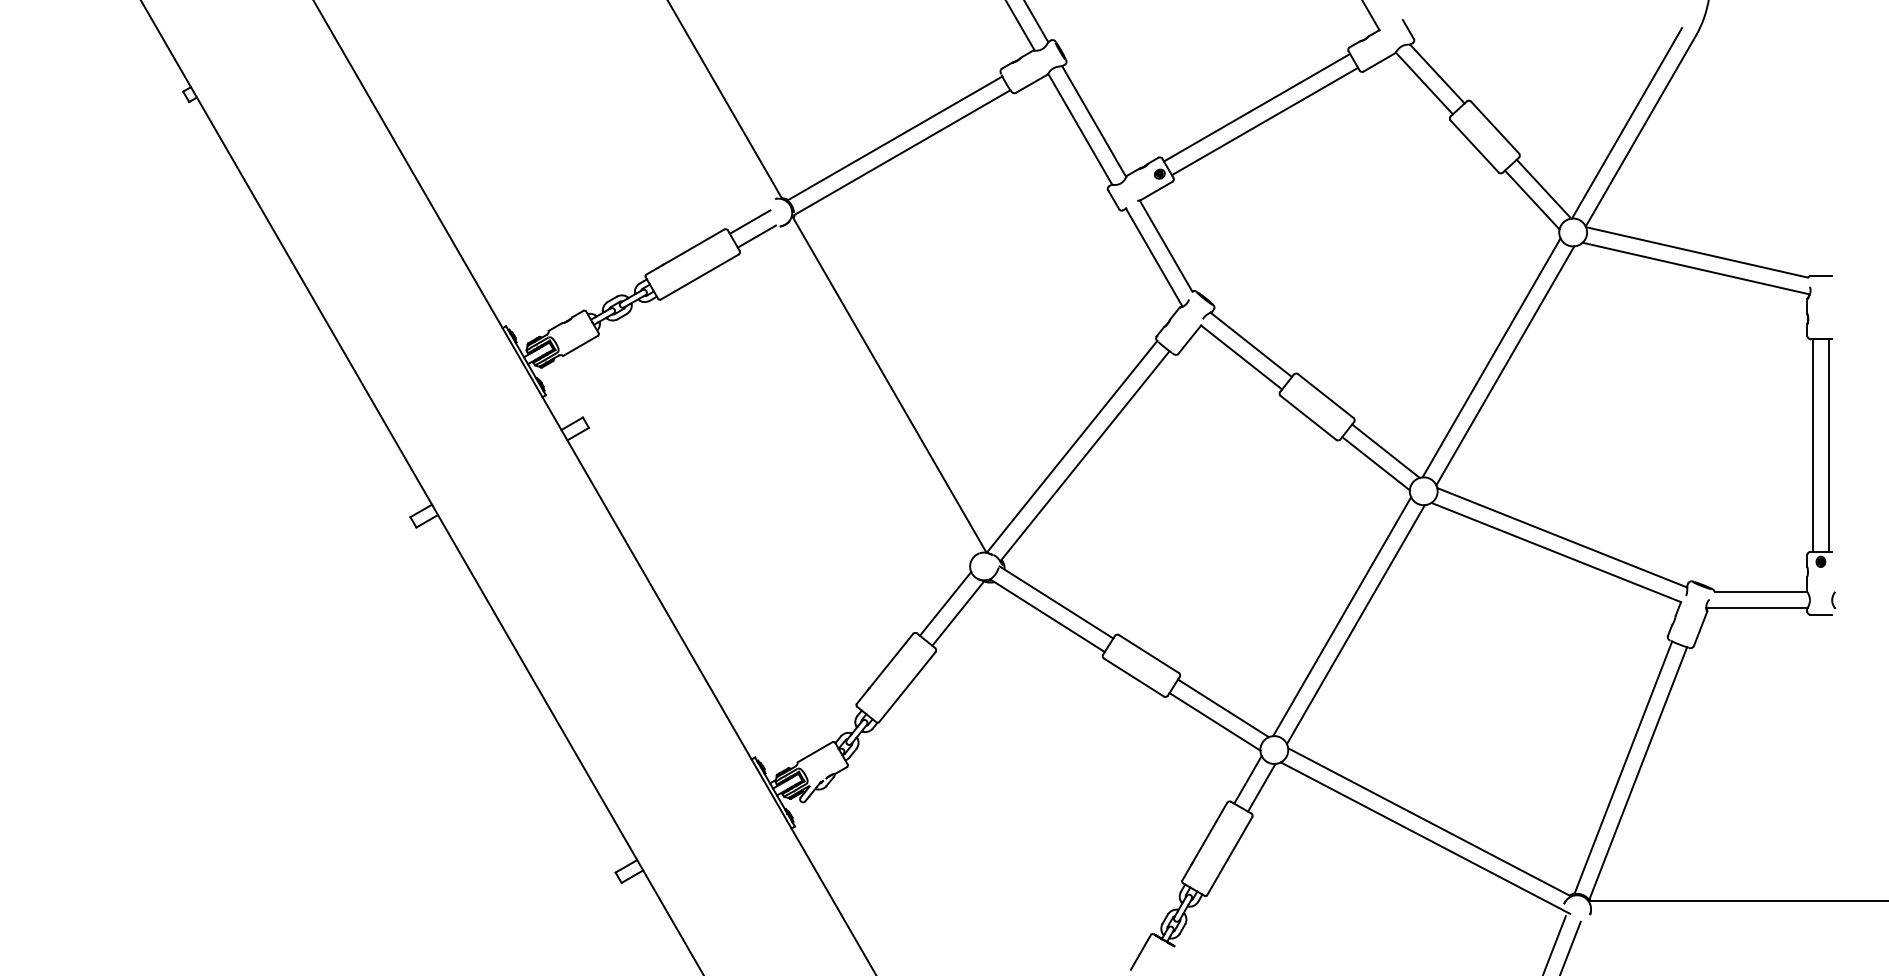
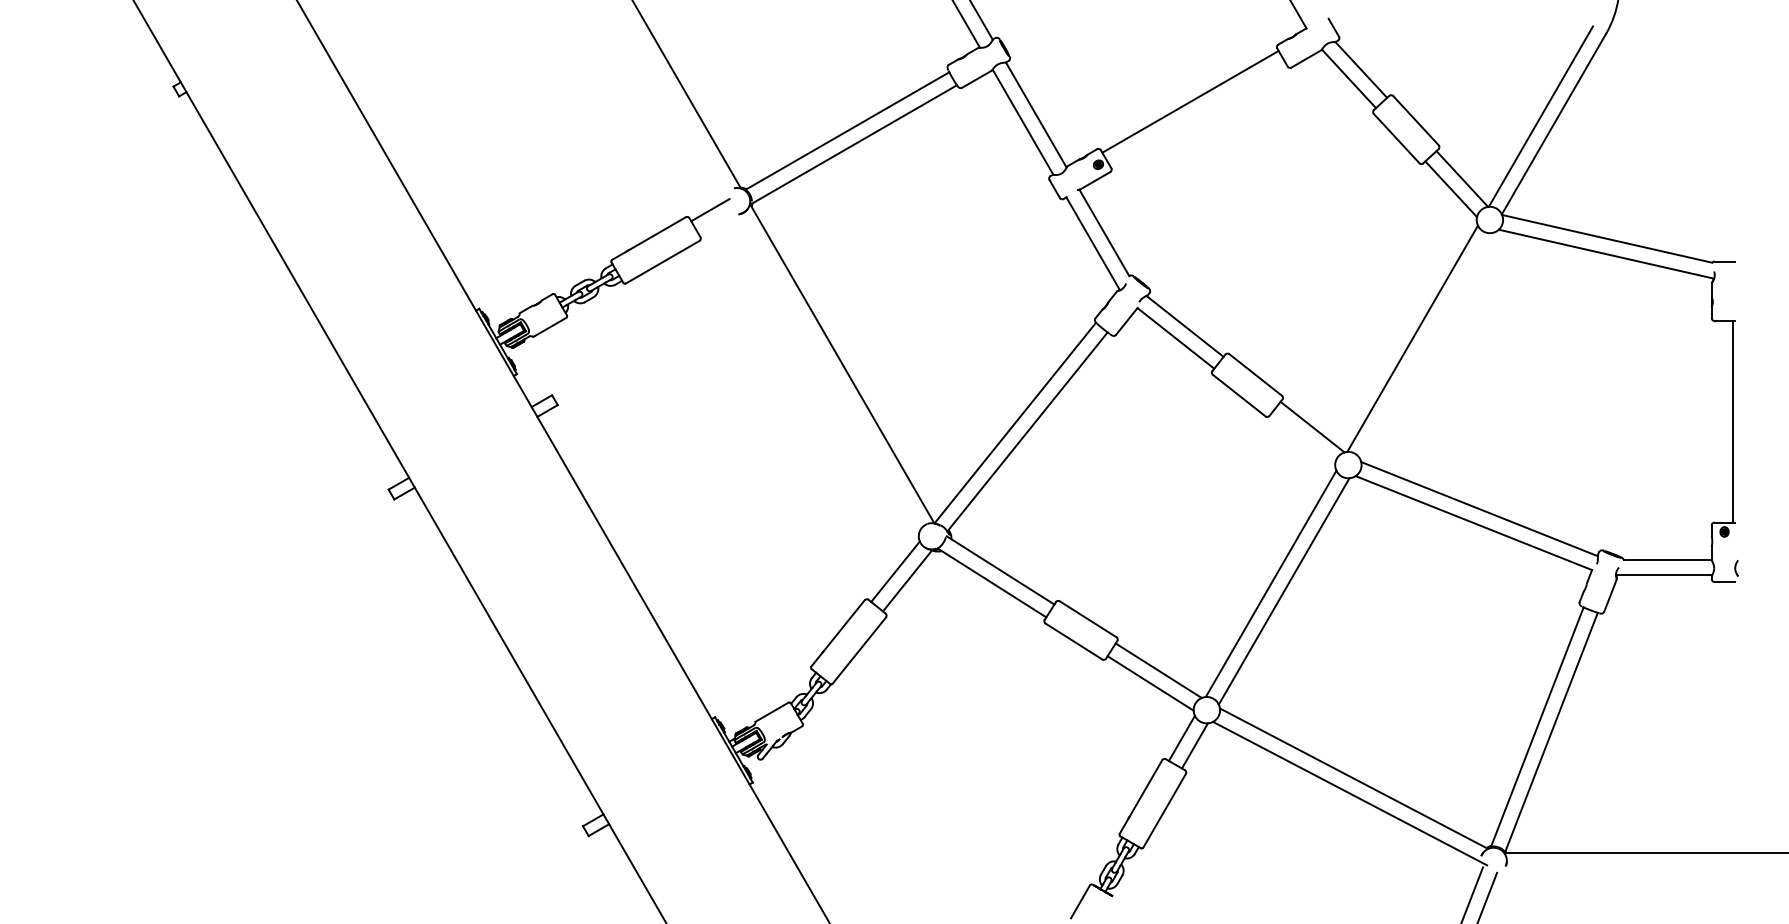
line: (1264, 121) -> (1197, 114), removed
line: (756, 236) -> (716, 223), removed
line: (1505, 365) -> (1425, 345), removed
line: (1813, 445) -> (1717, 421), removed
line: (1375, 463) -> (1302, 438), removed

